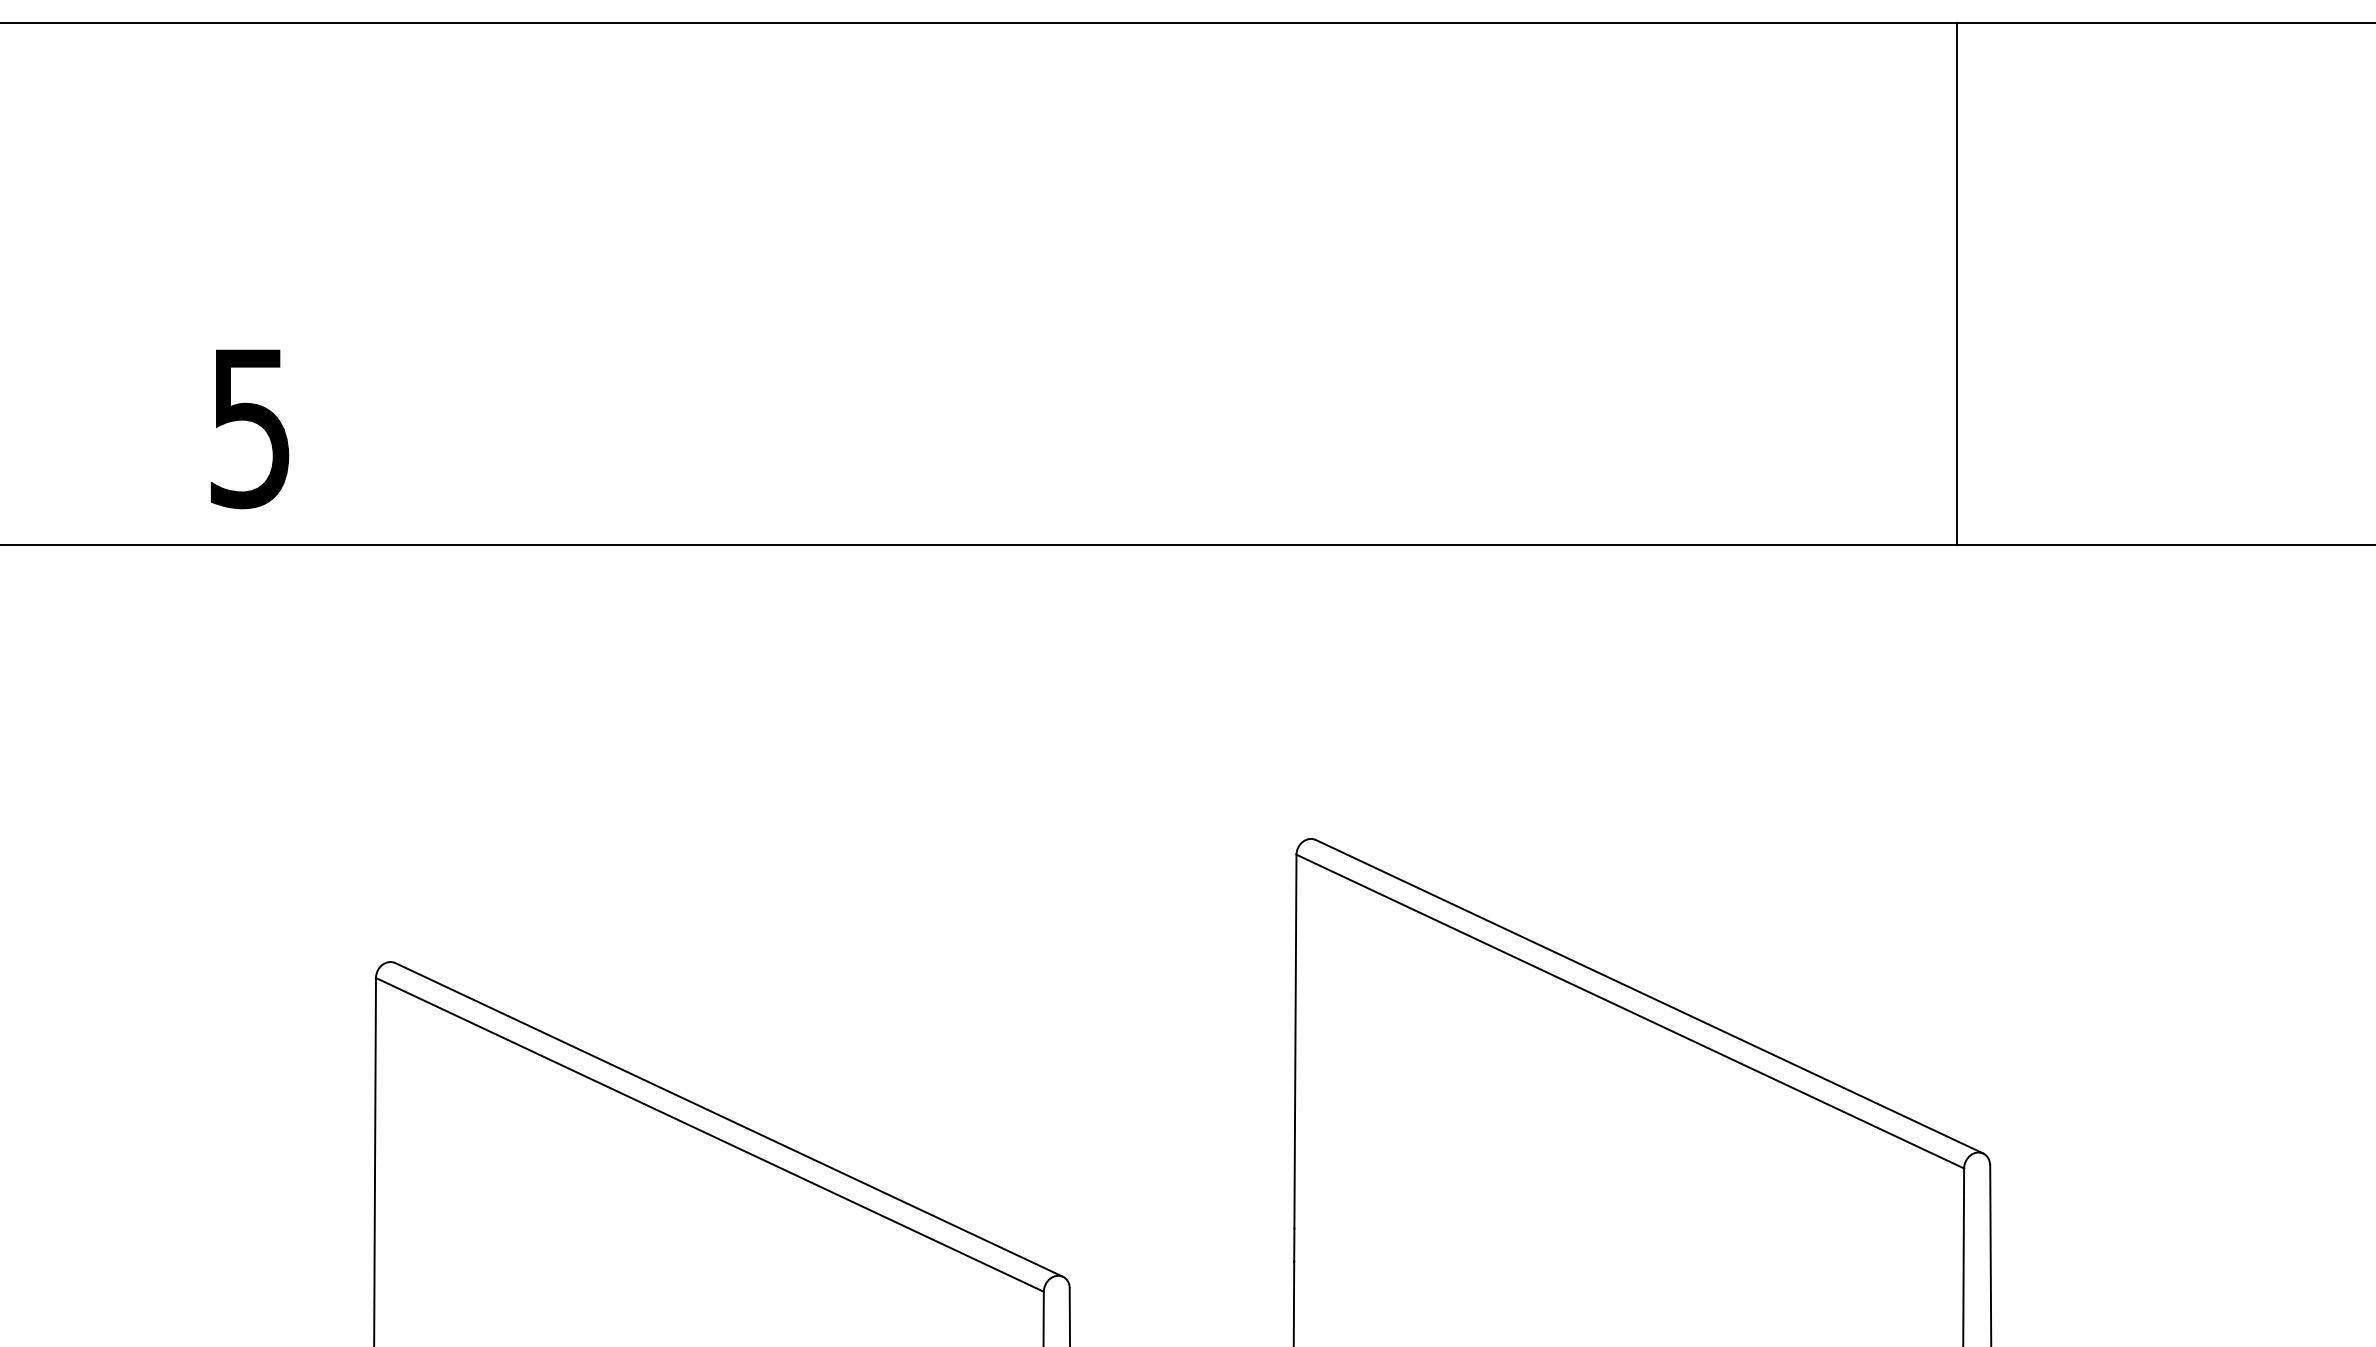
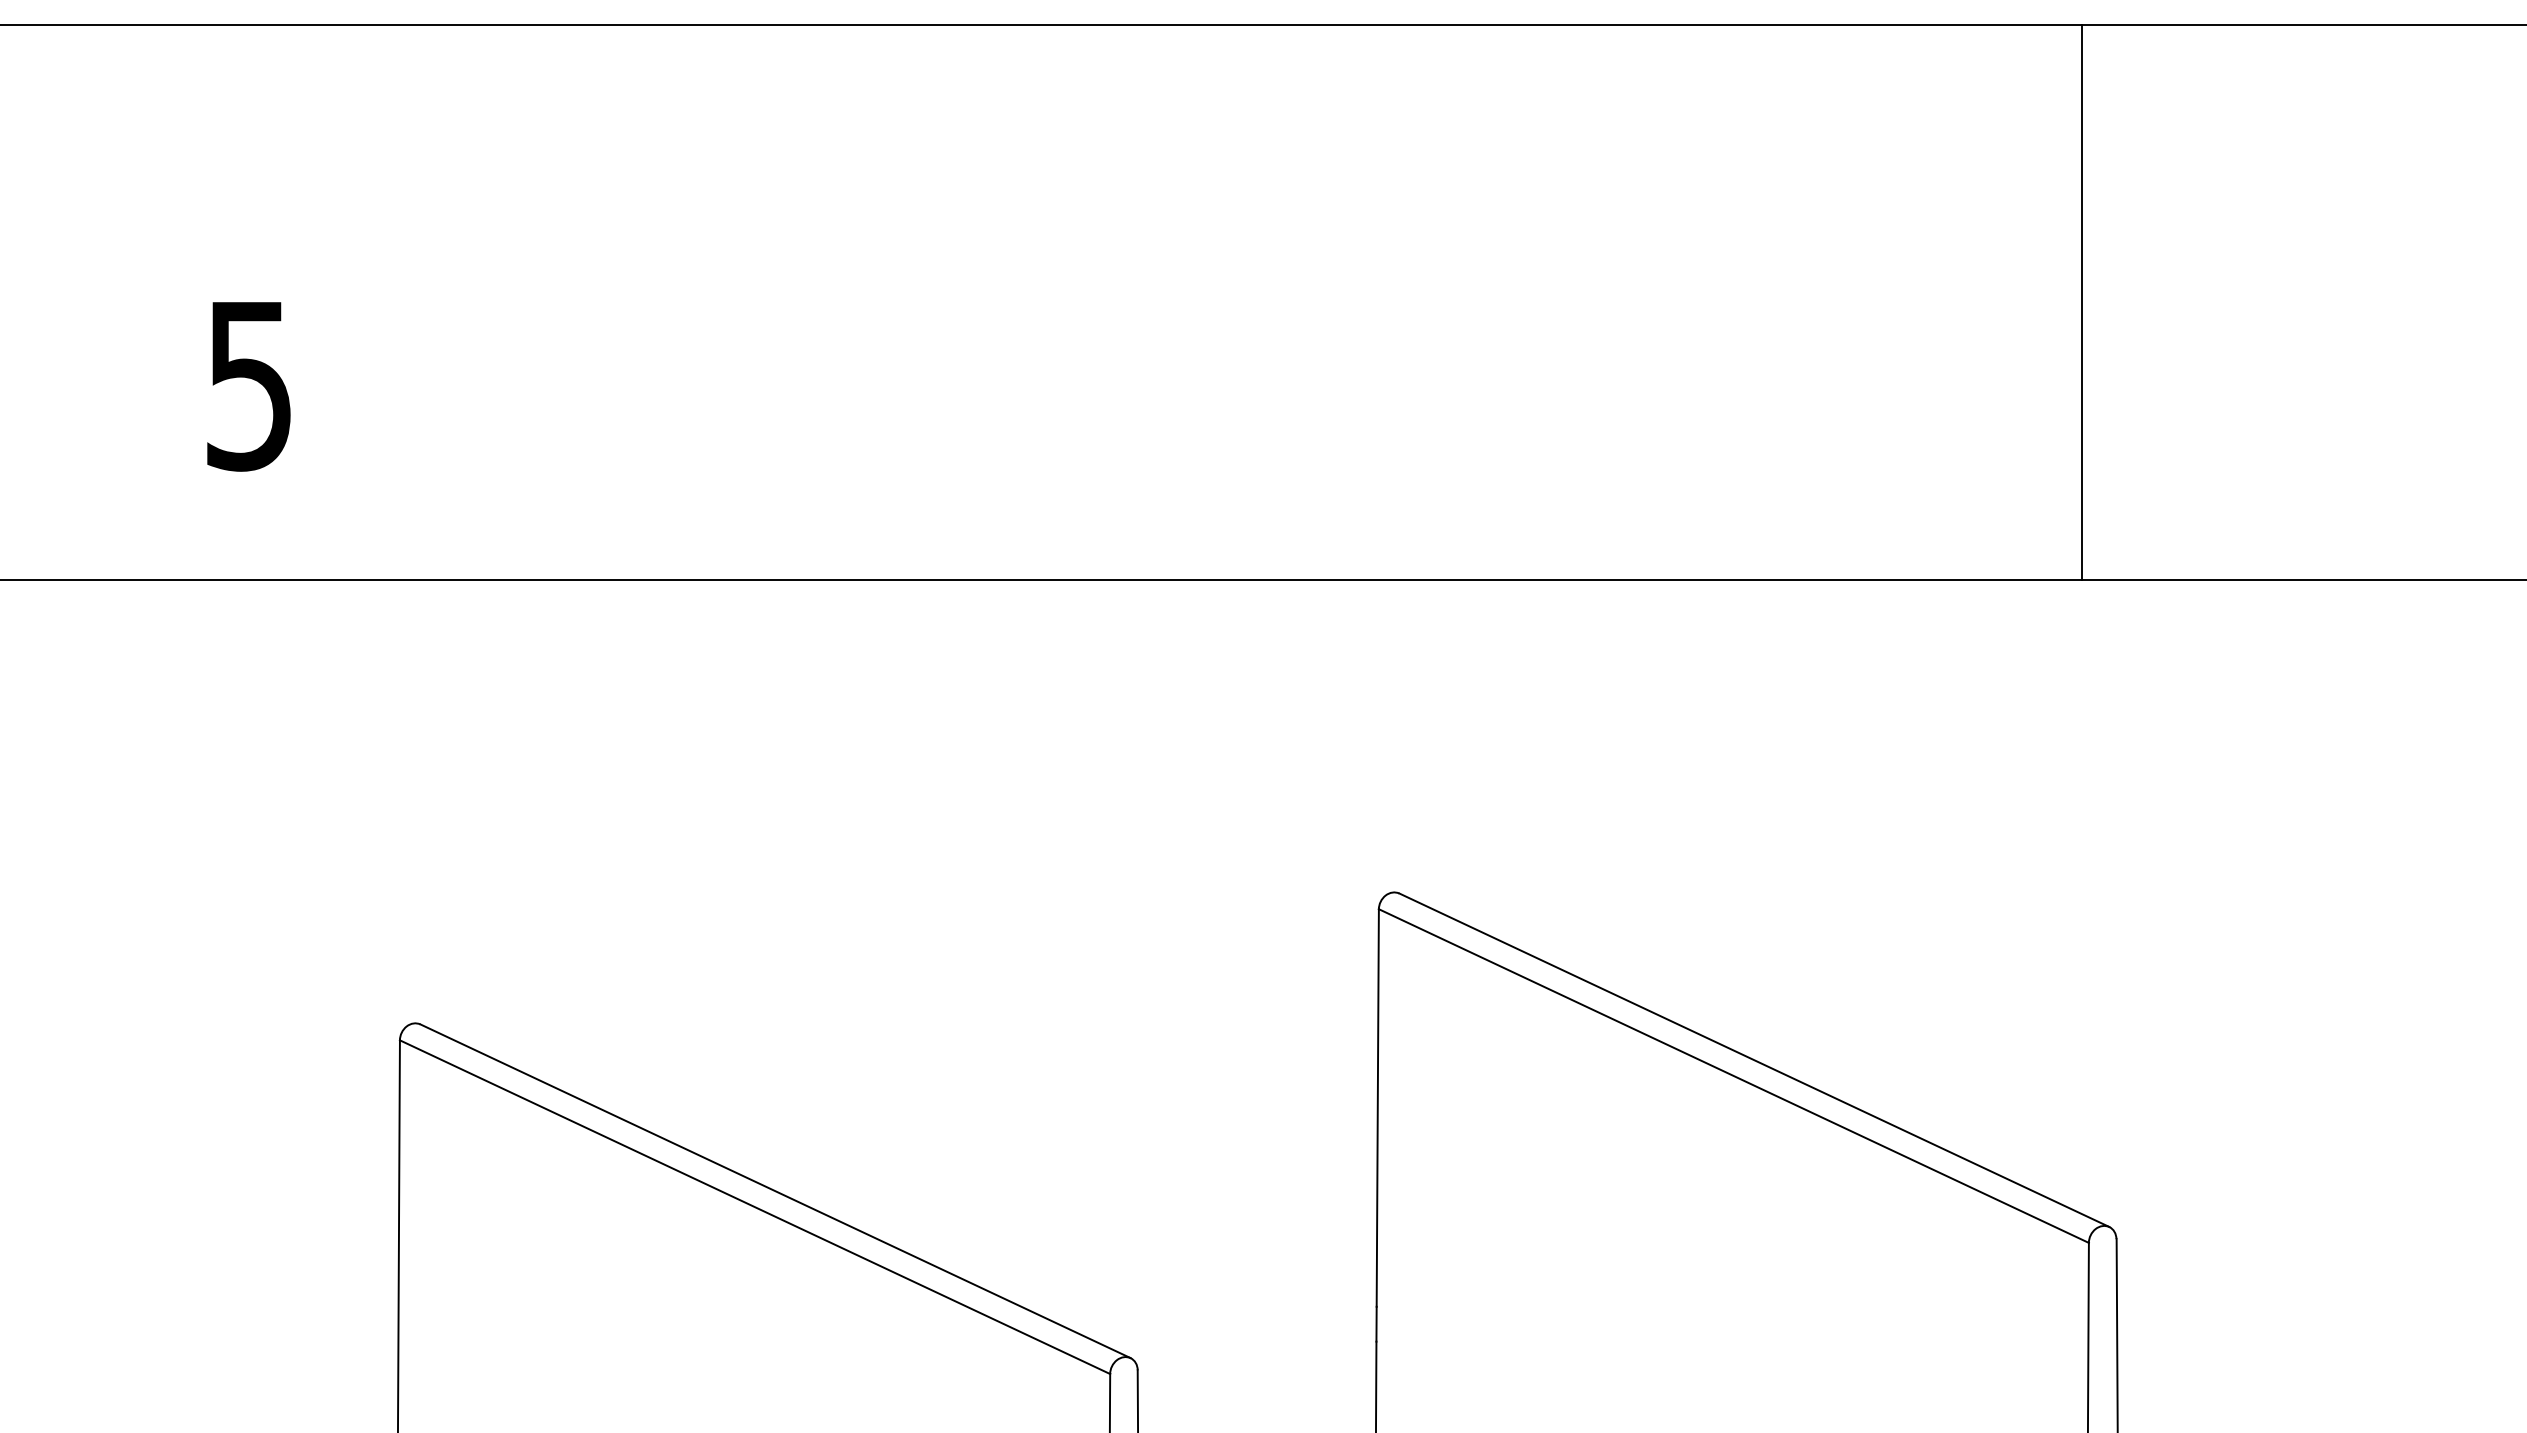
text: (249, 429) -> (248, 386), moved

